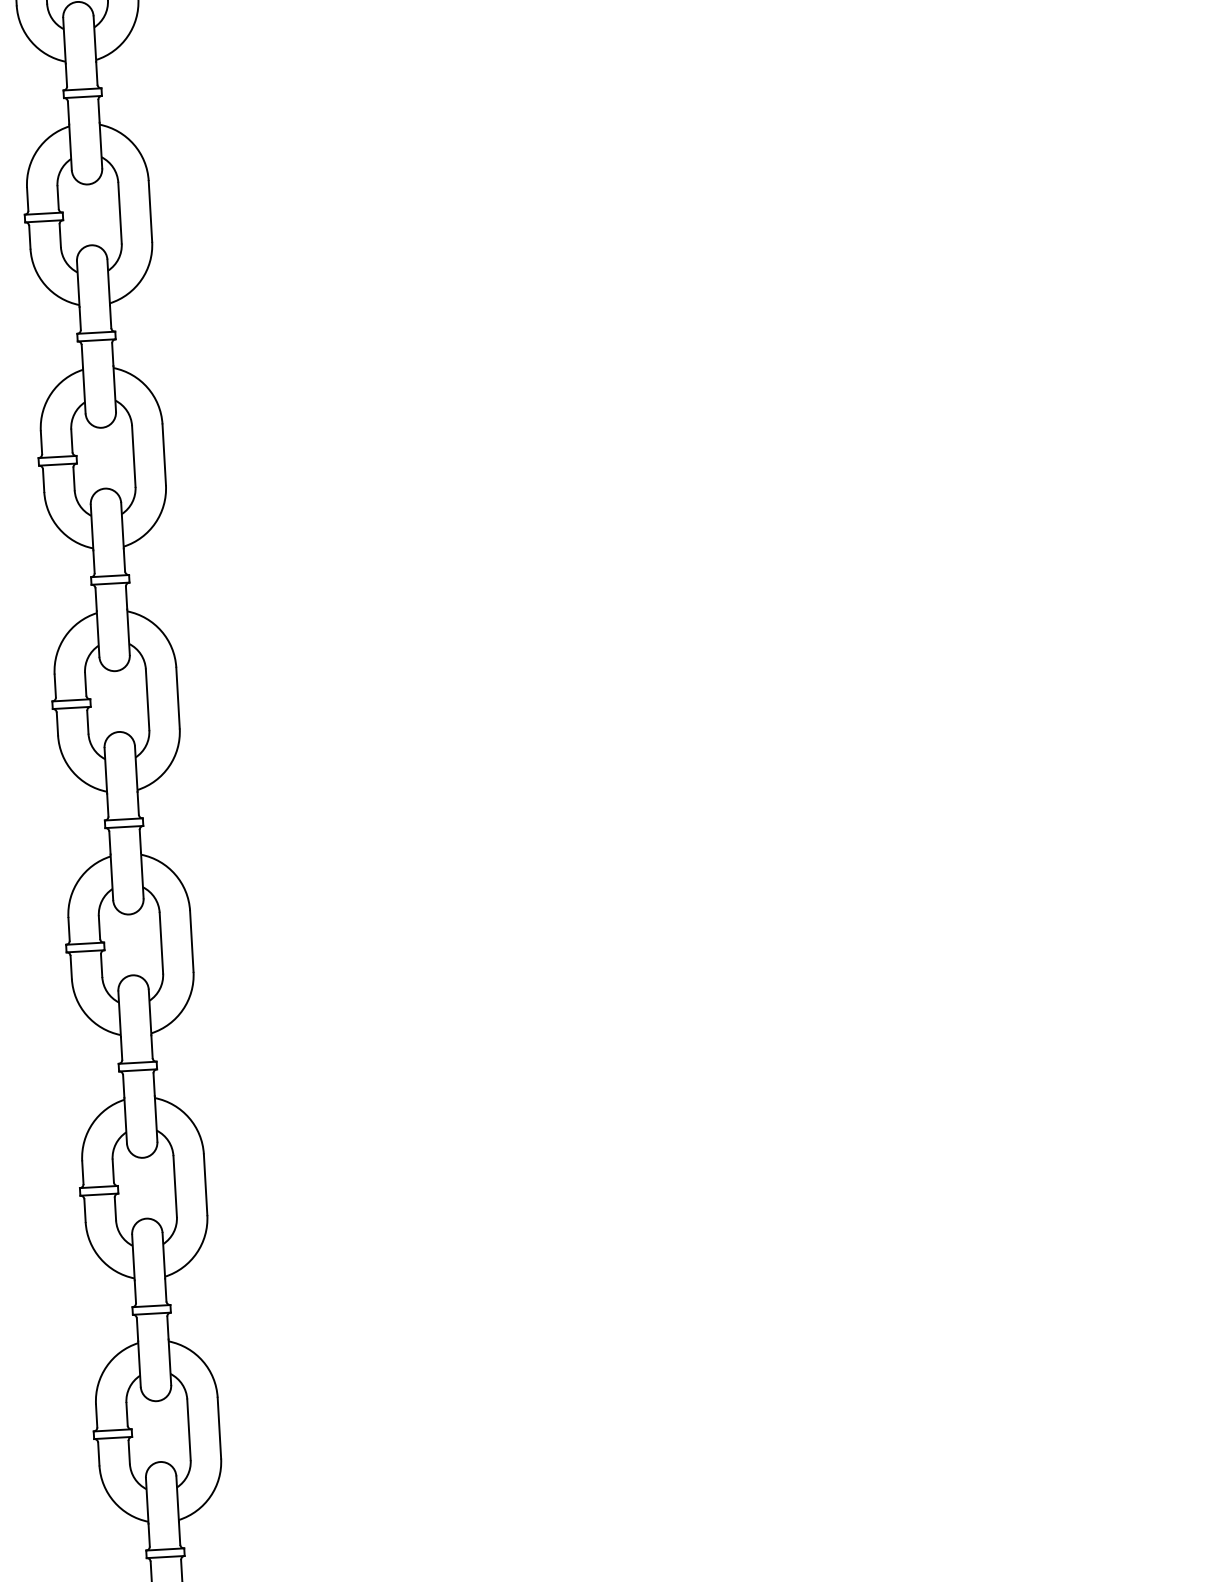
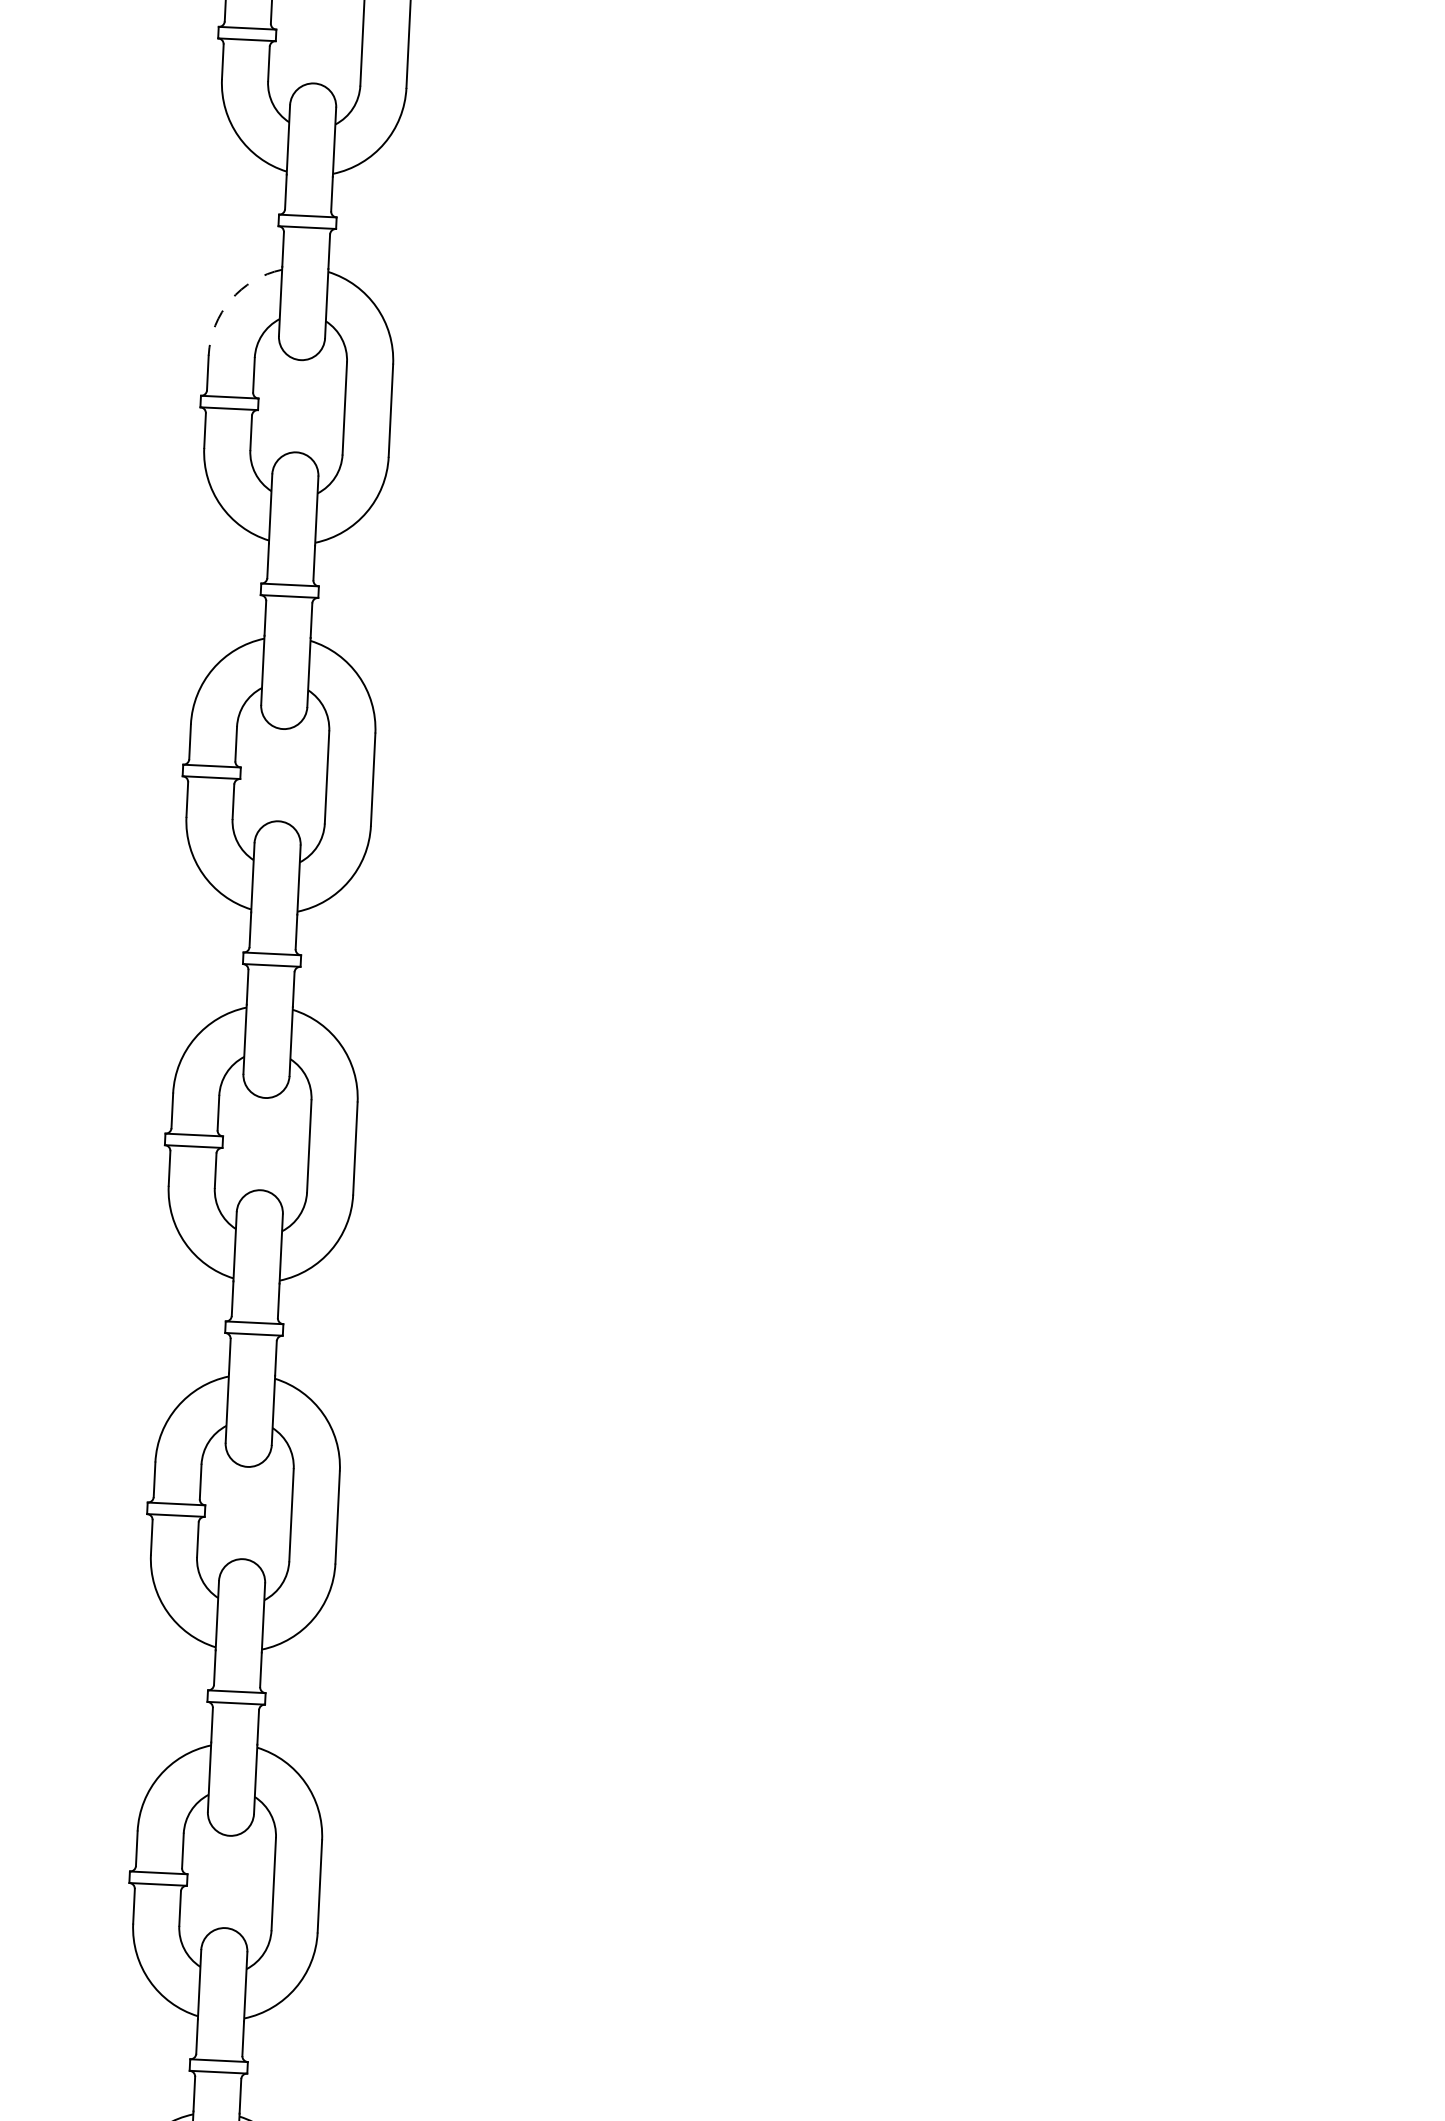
arc: (37, 149) -> (230, 299), solid -> dashed

